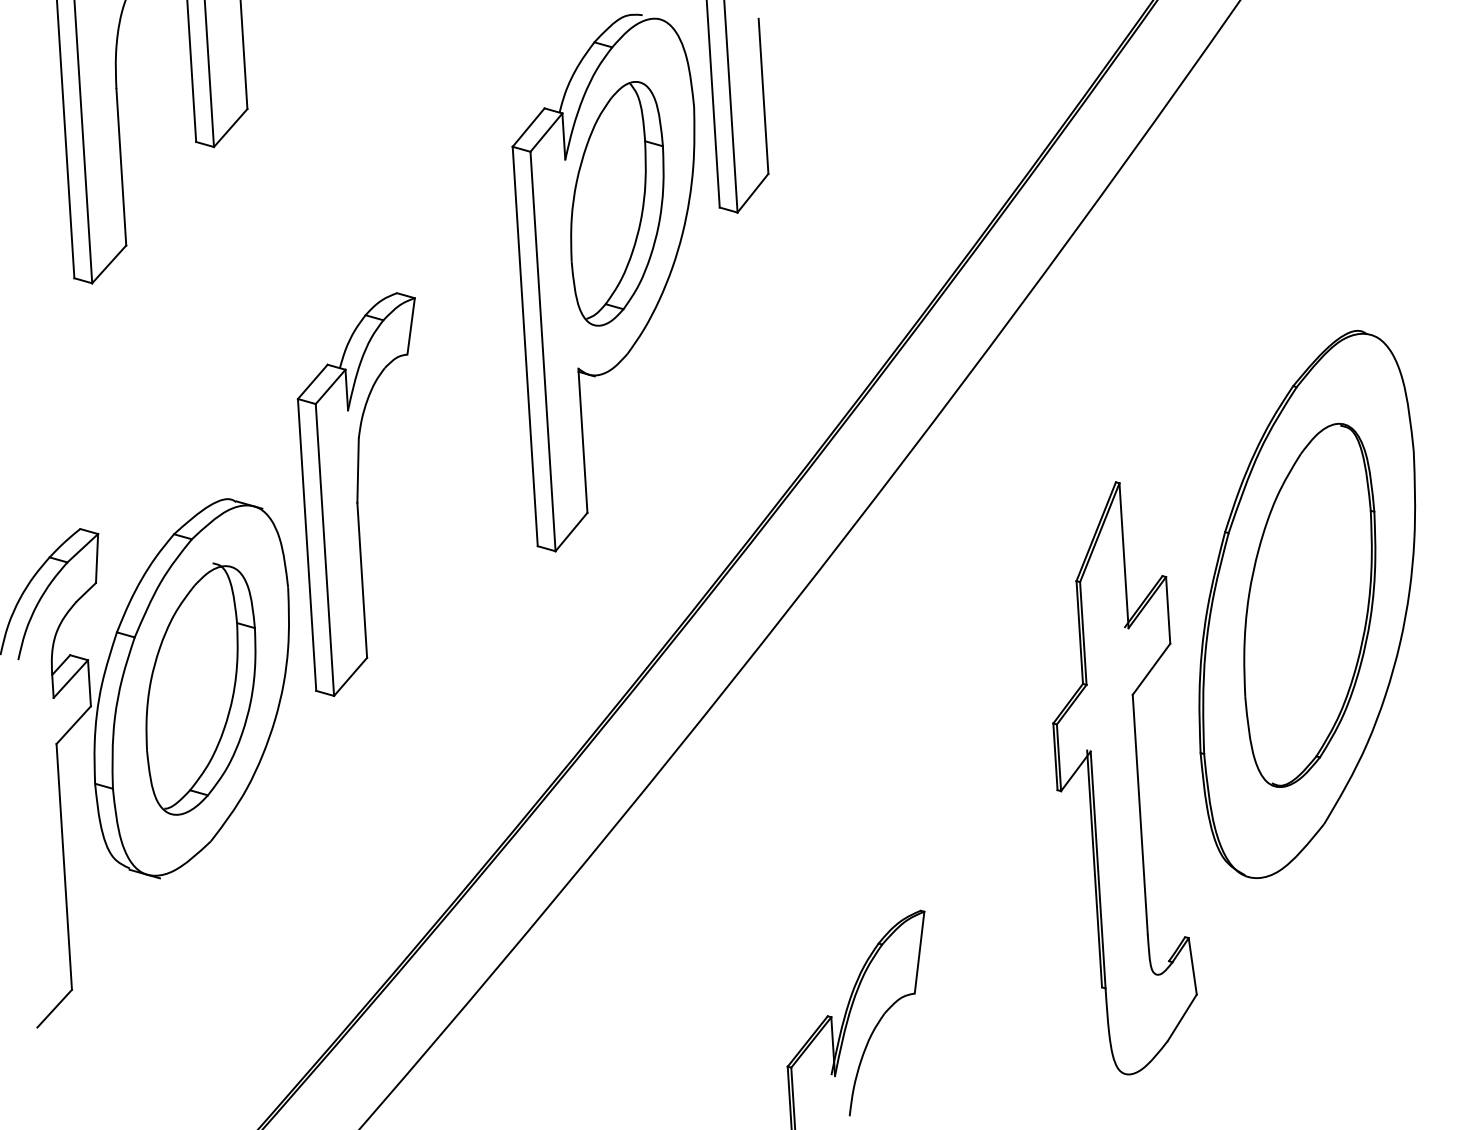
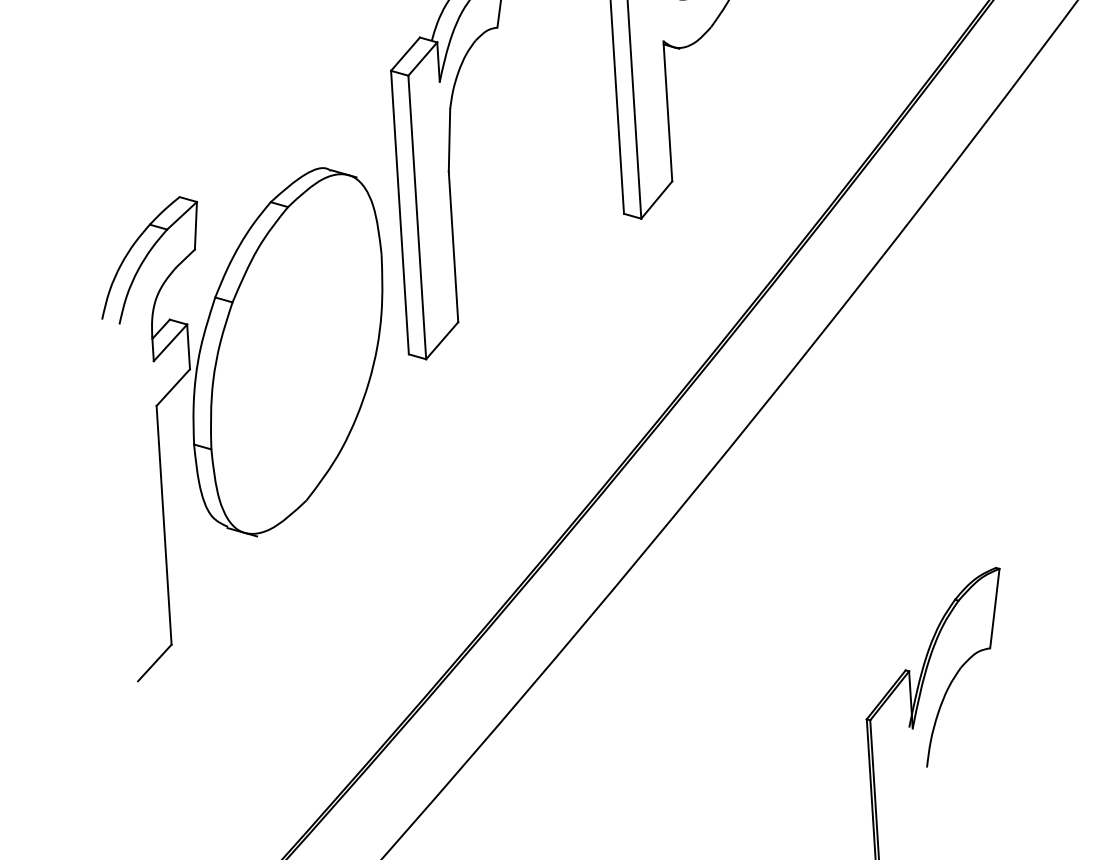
part: (200, 688) -> (296, 352), removed

